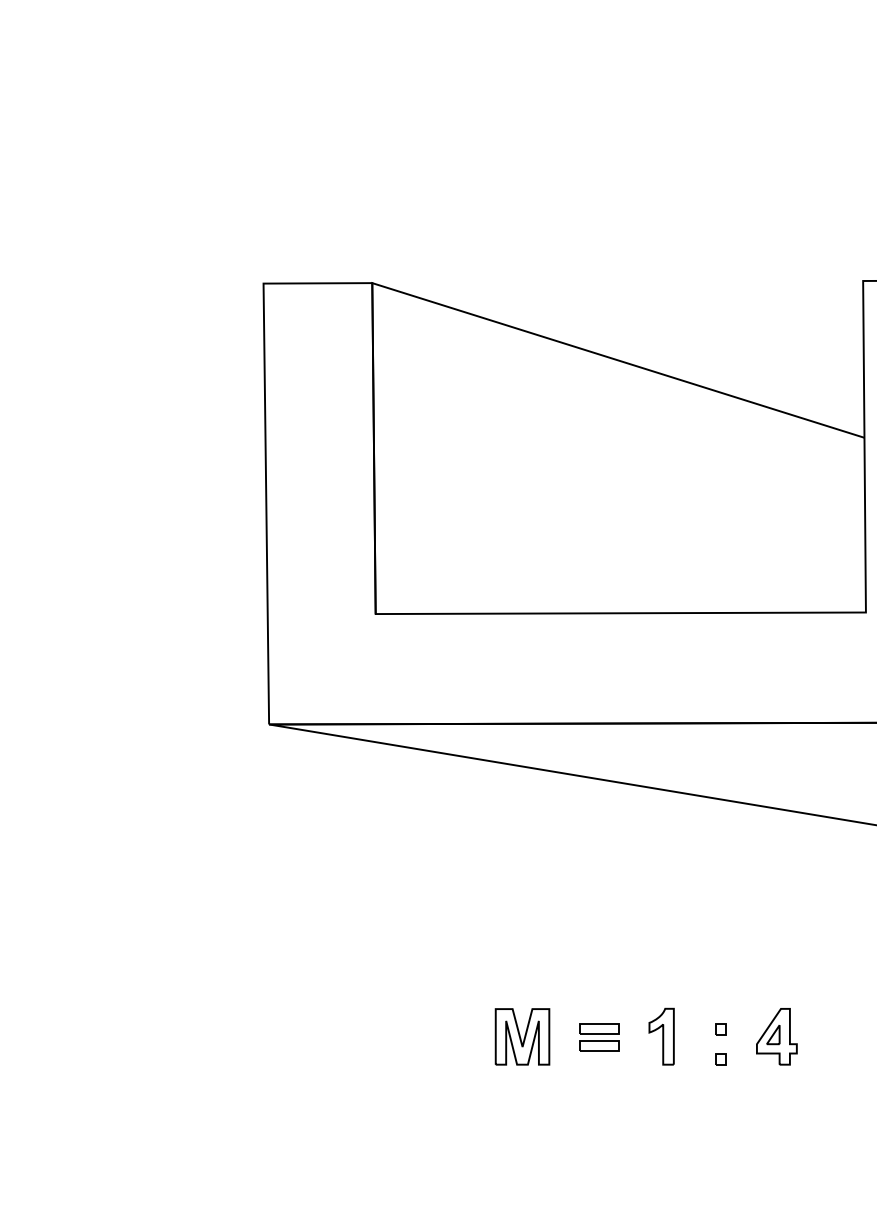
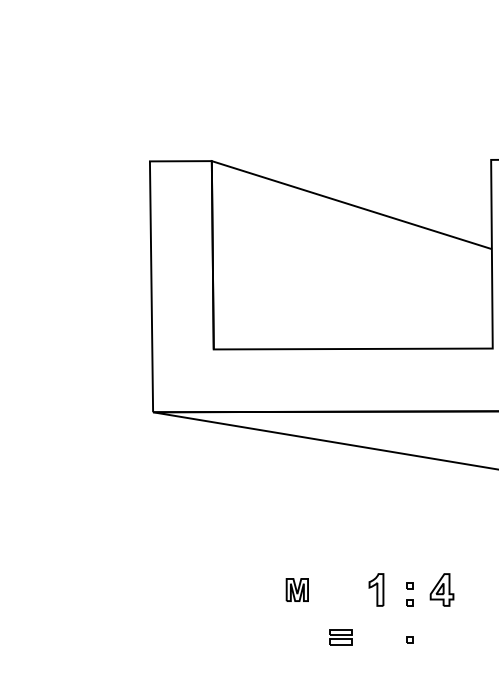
part: (522, 1035) -> (297, 589), size x0.7
part: (598, 1037) -> (340, 637), moved
part: (719, 1123) -> (409, 639), added

